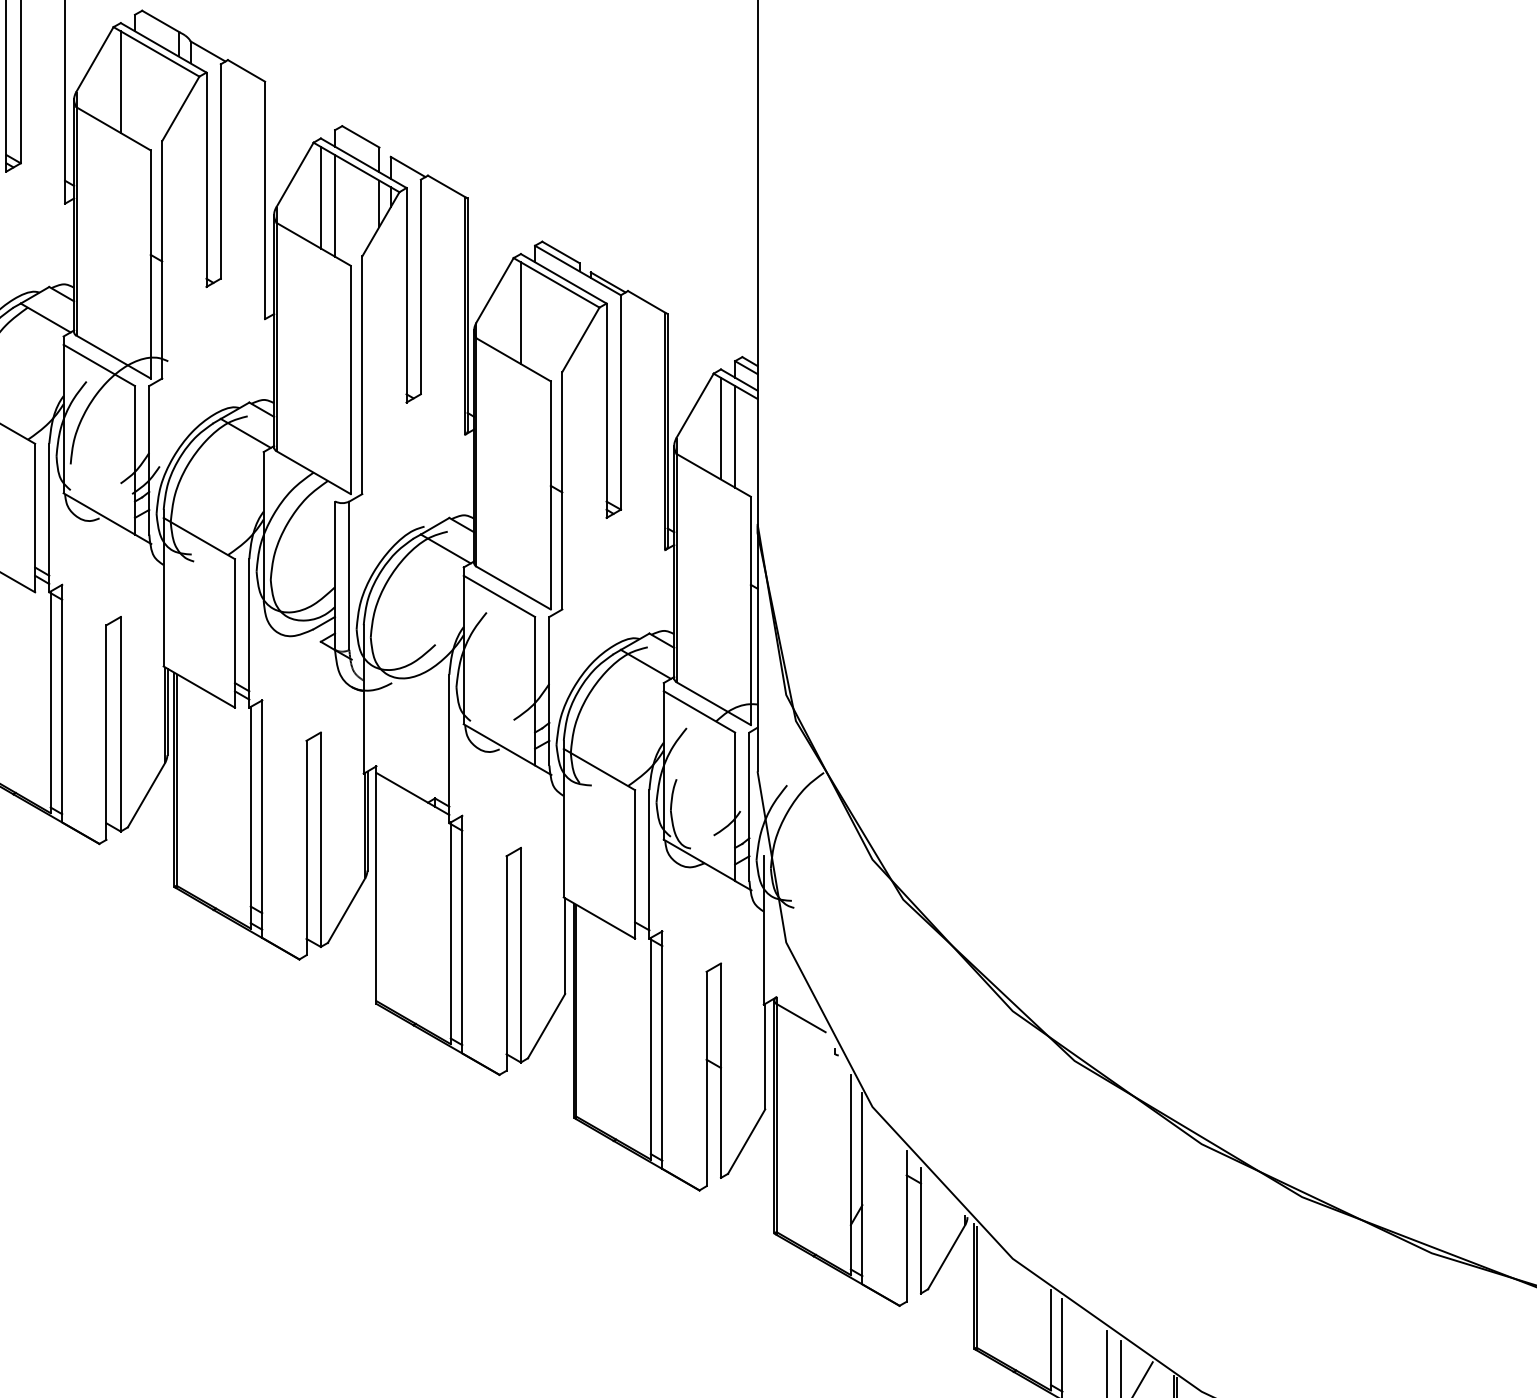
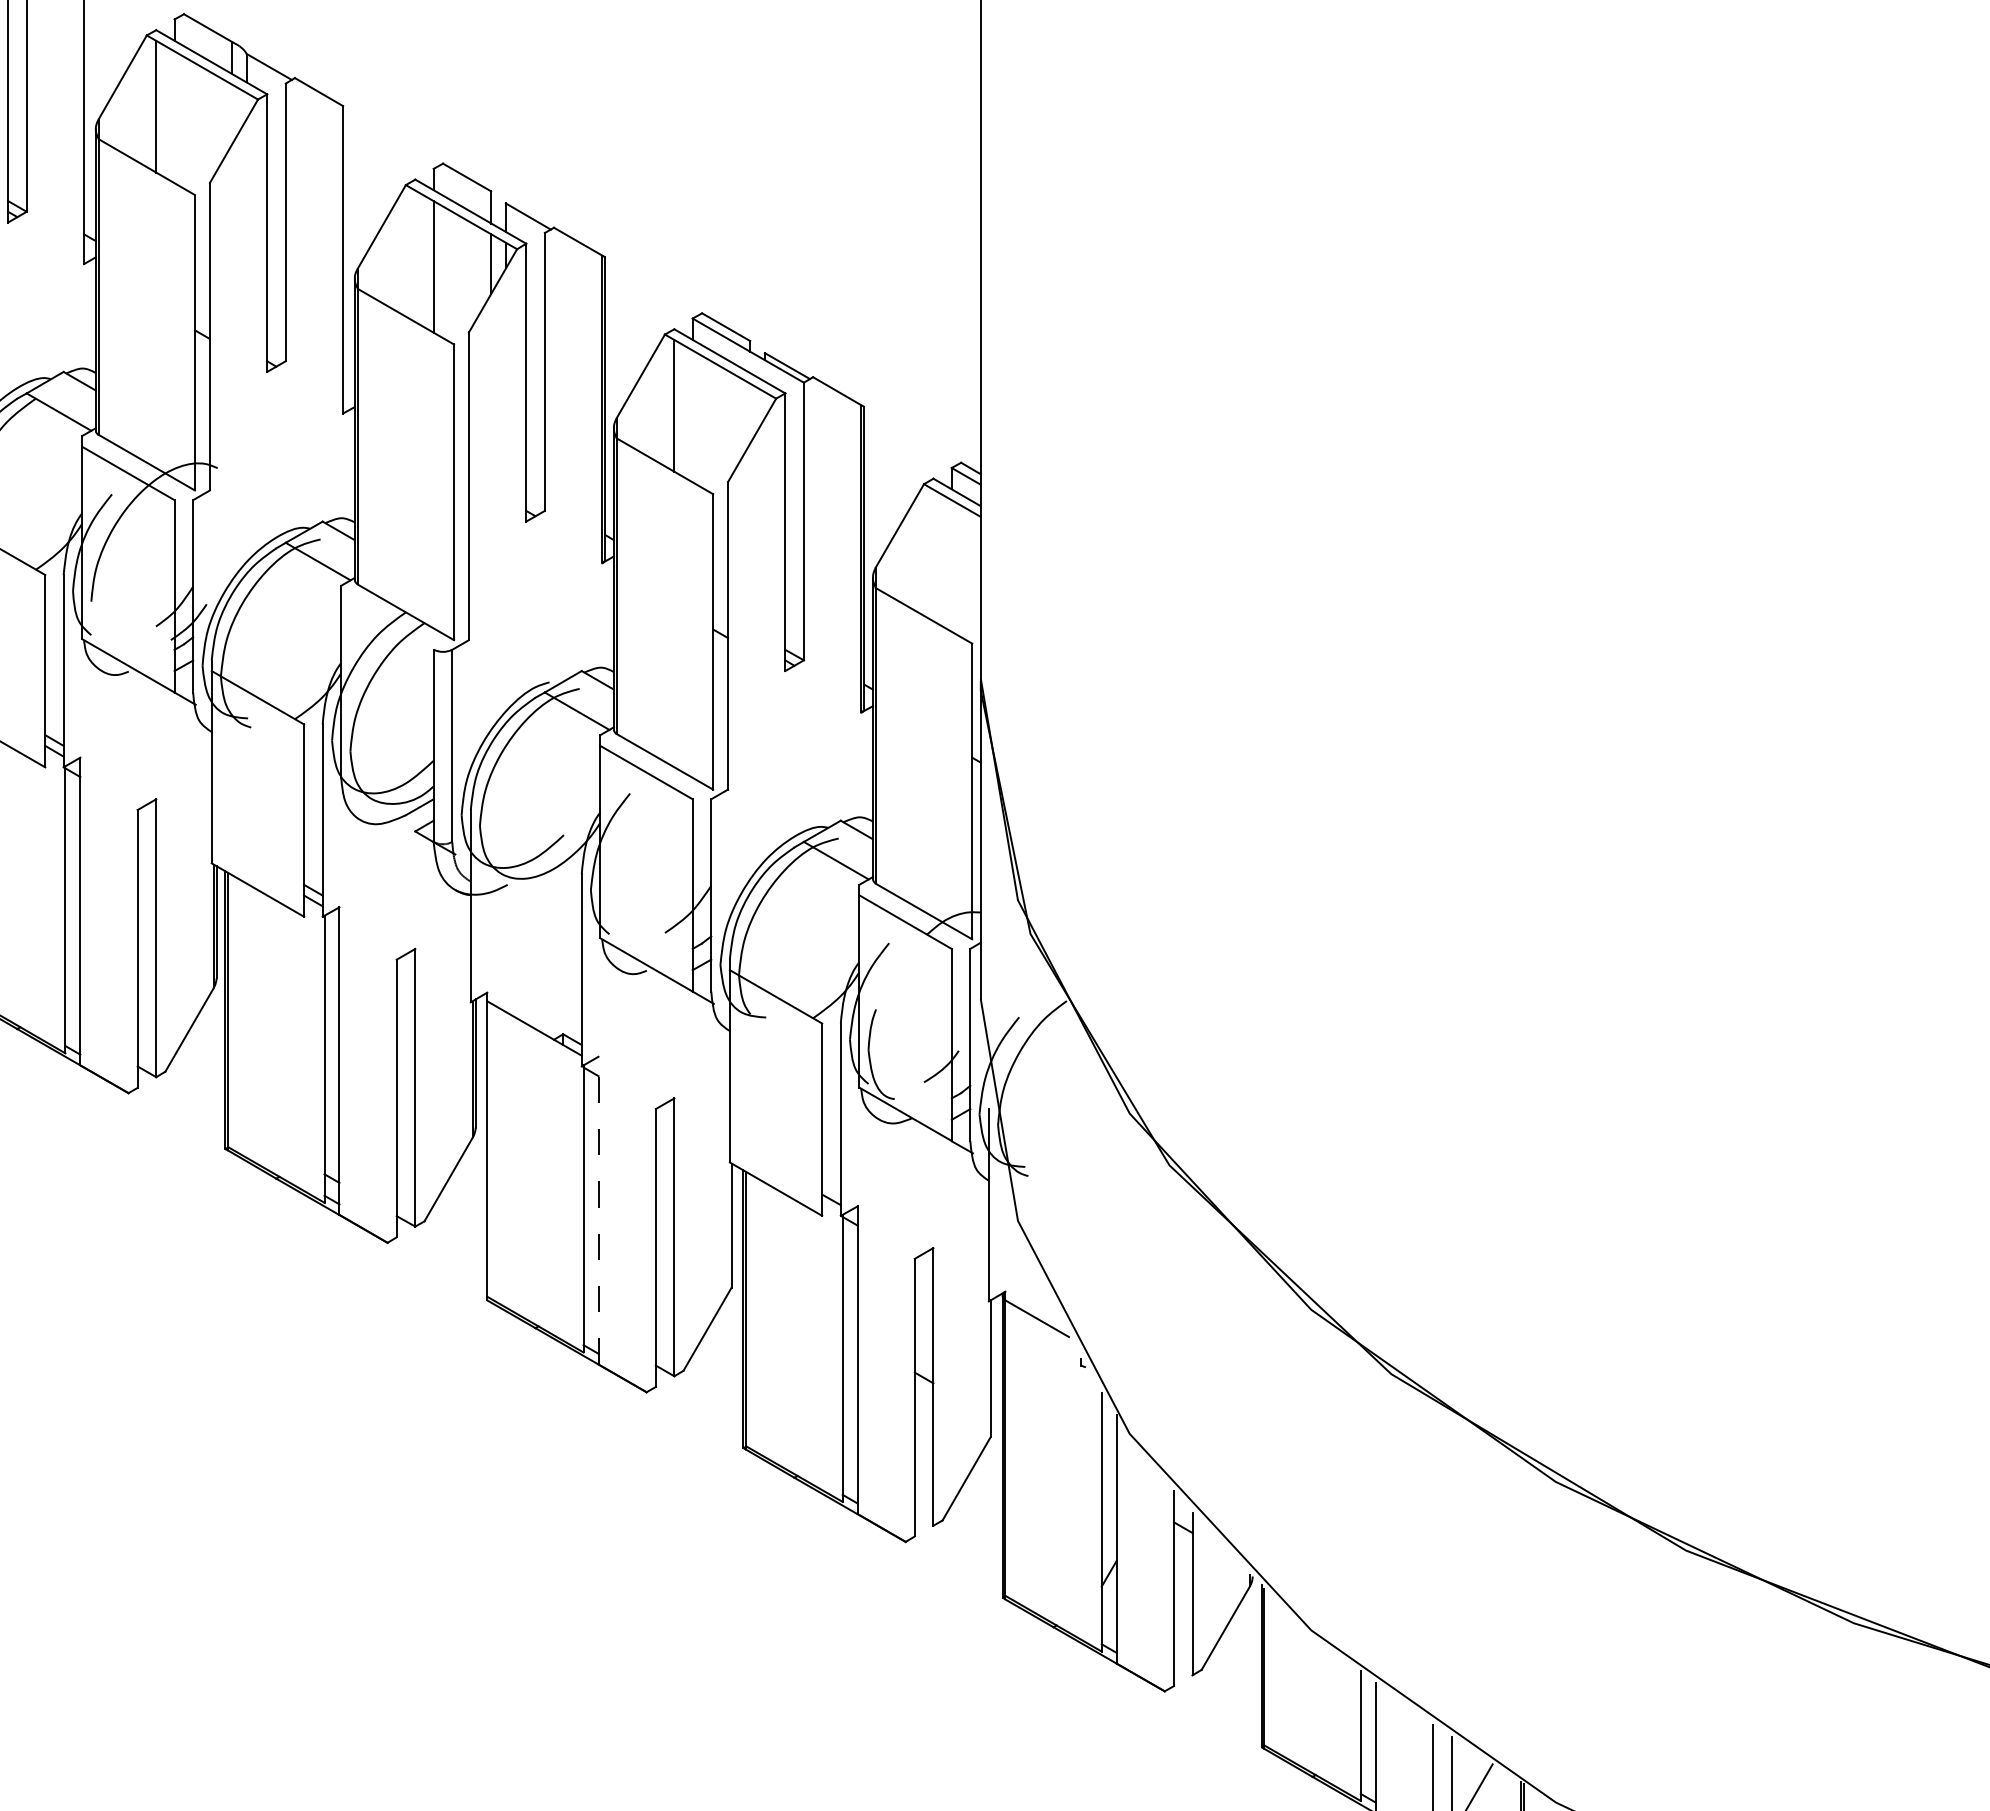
line: (321, 197) -> (415, 256), removed
line: (721, 428) -> (933, 555), removed
line: (734, 436) -> (951, 565), removed
line: (462, 934) -> (598, 1210), solid -> dashed

